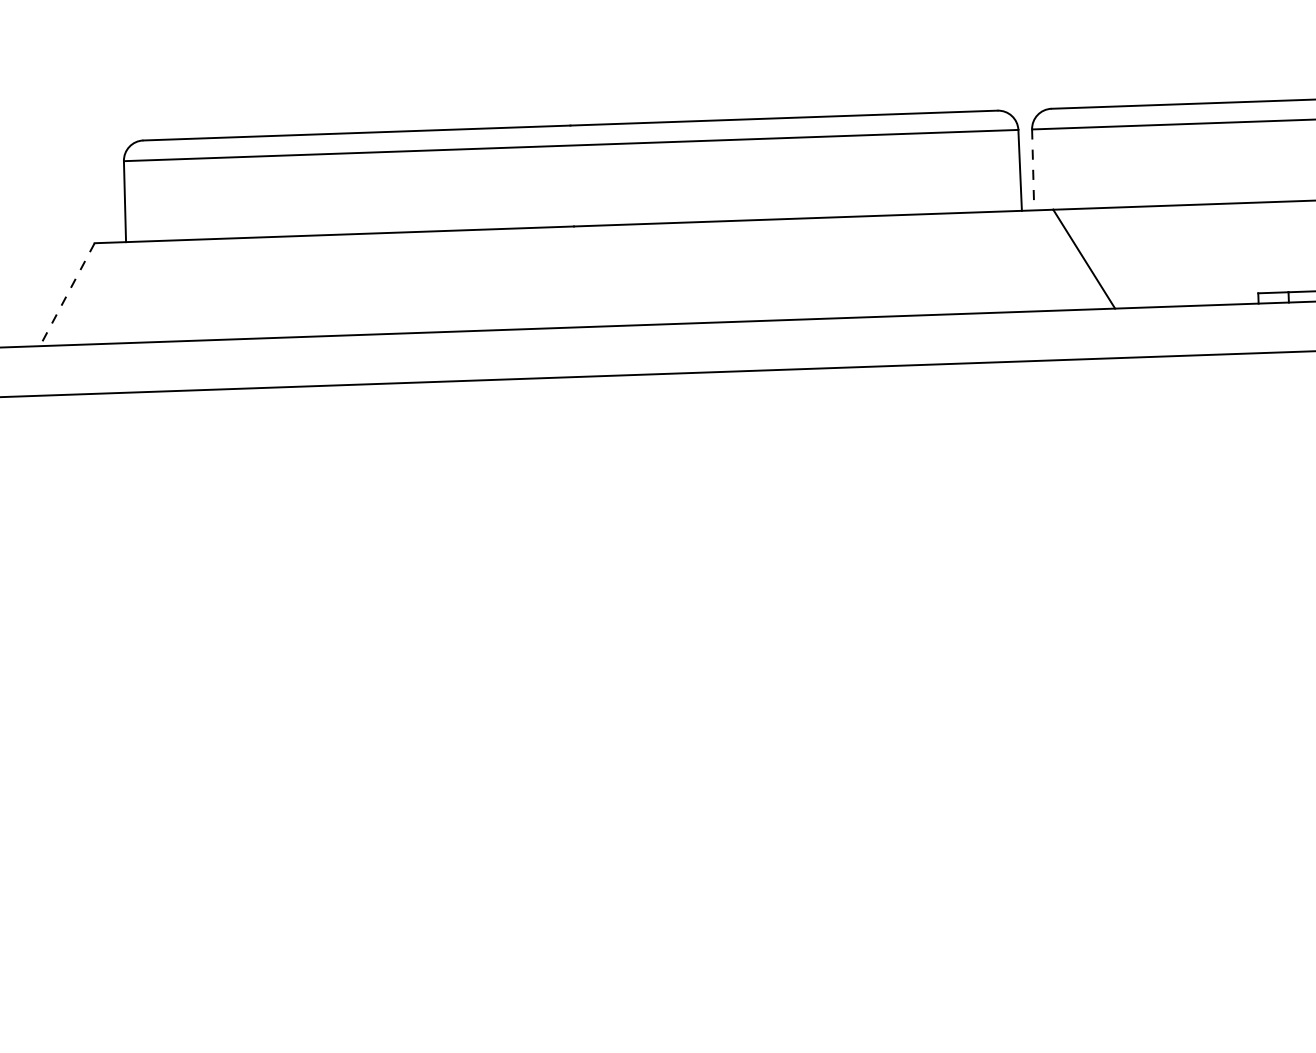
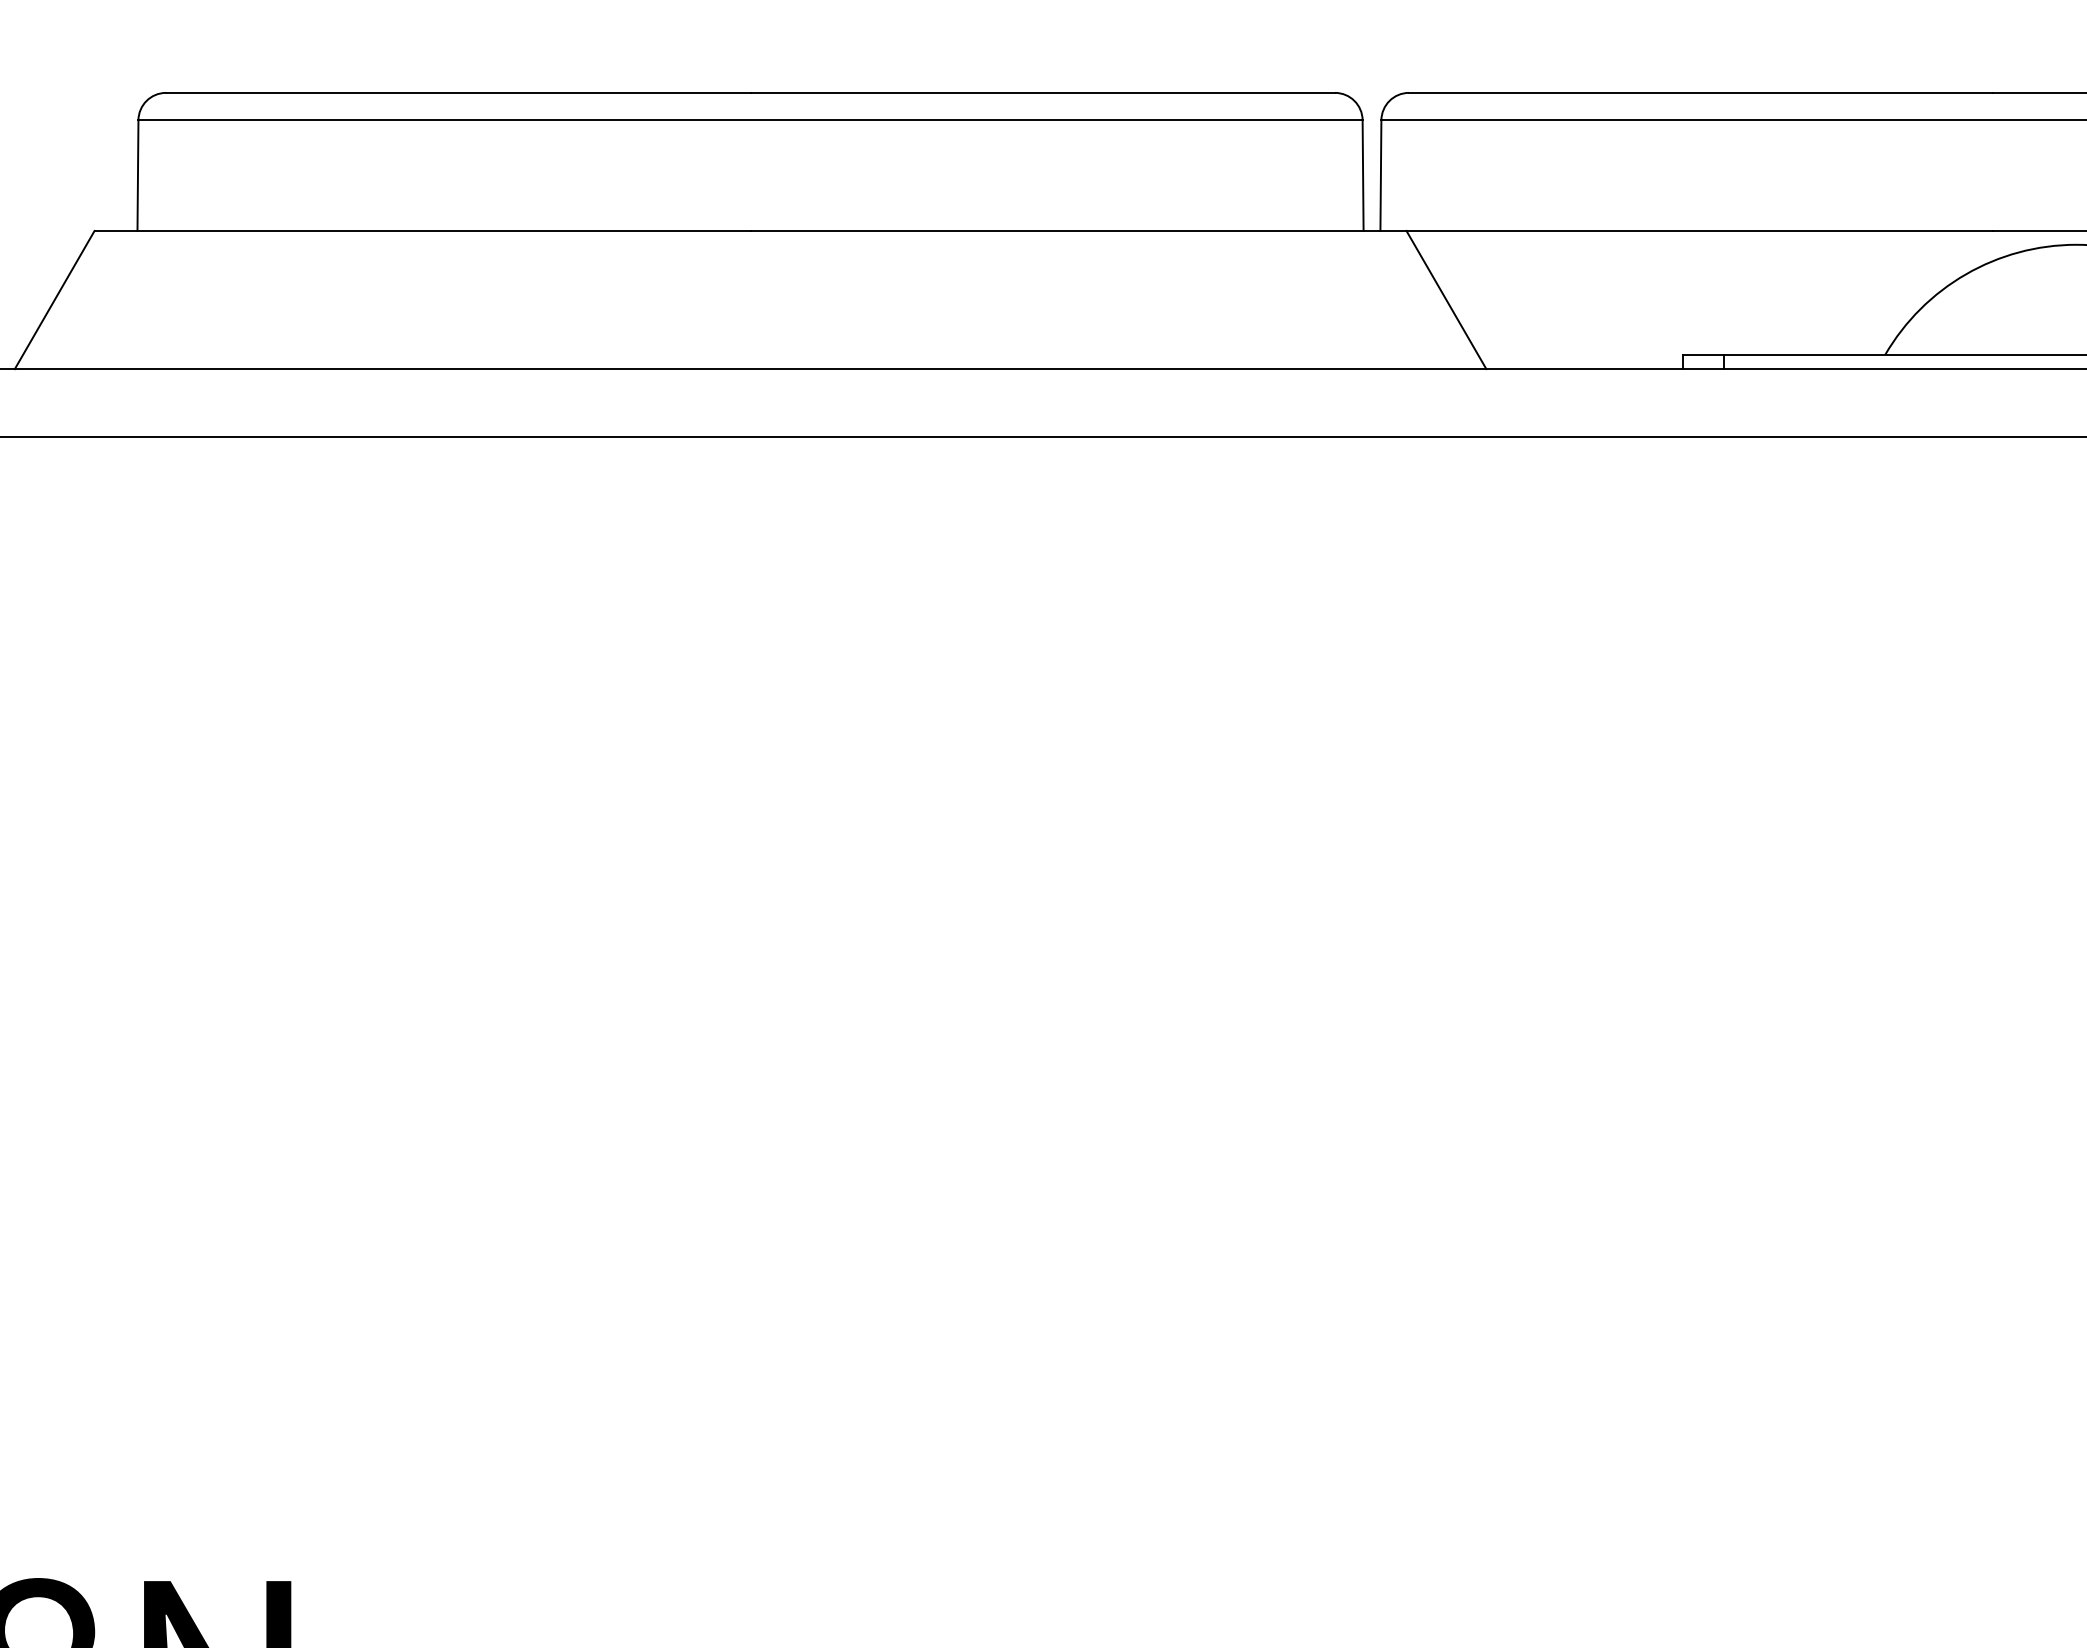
line: (1032, 170) -> (1380, 176), dashed -> solid
line: (67, 295) -> (54, 300), dashed -> solid

